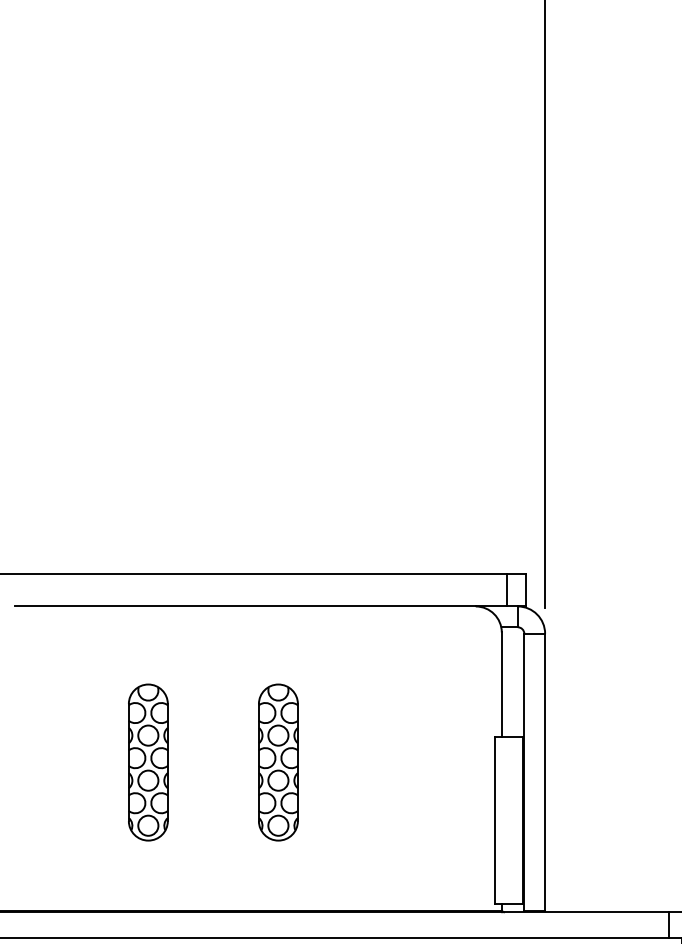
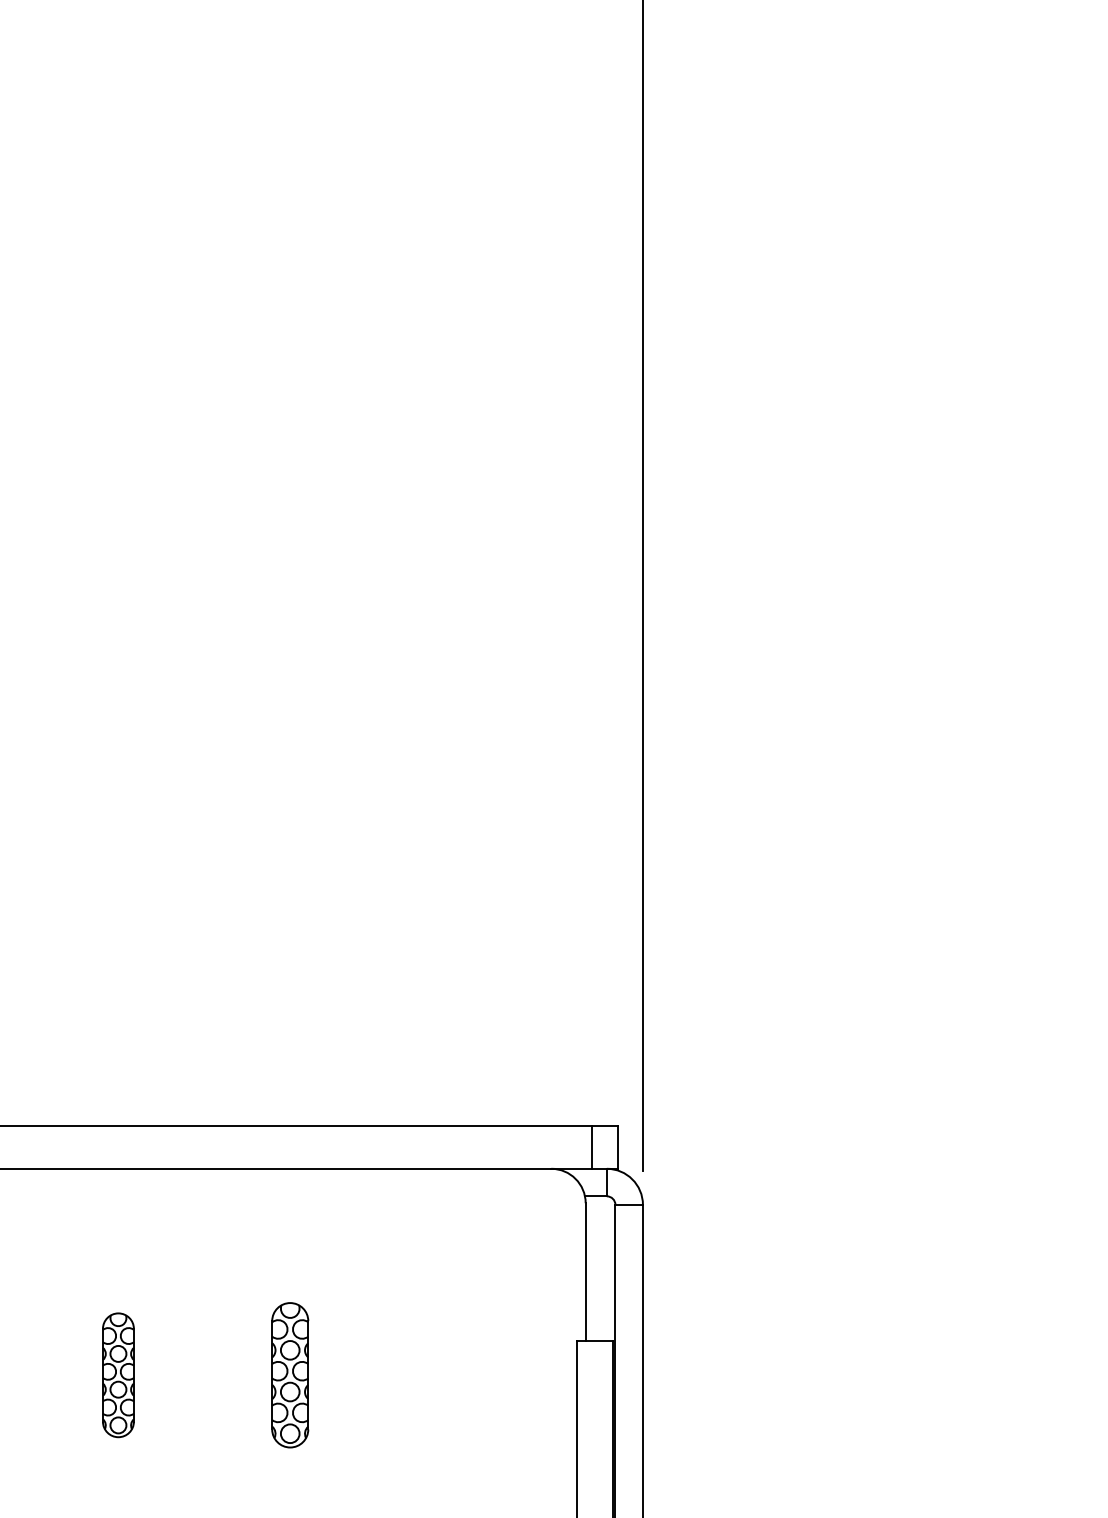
part: (148, 762) -> (118, 1375), size x0.6
part: (277, 762) -> (289, 1375), size x0.7

